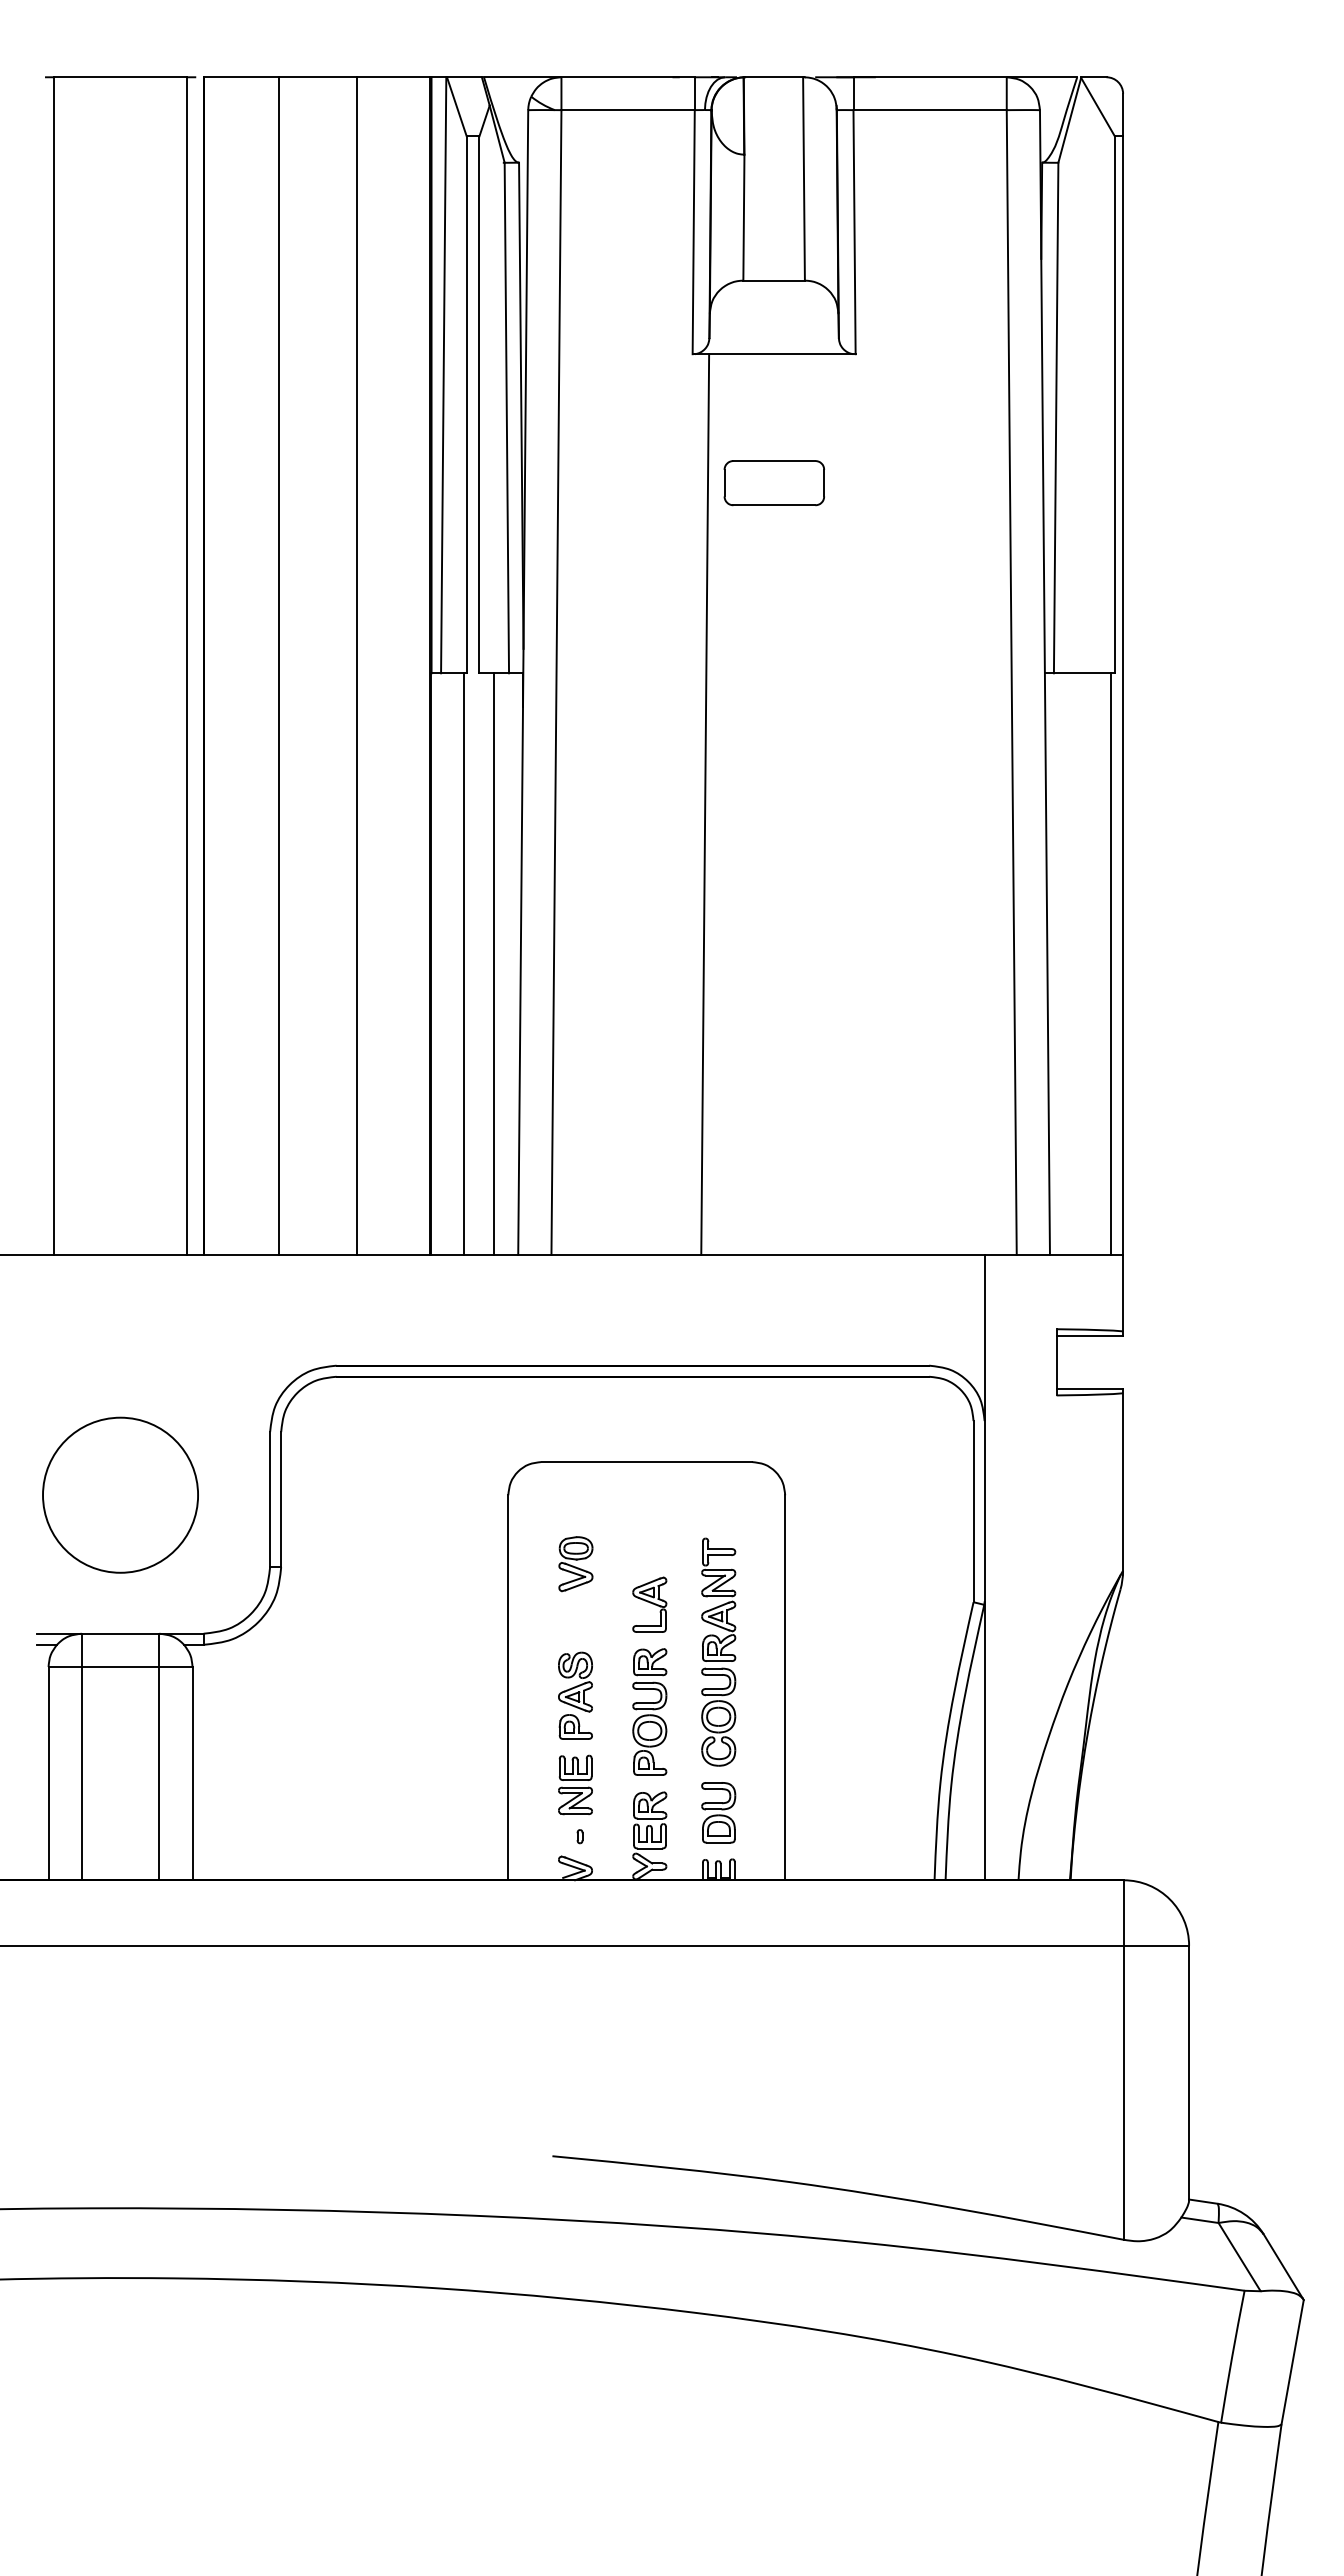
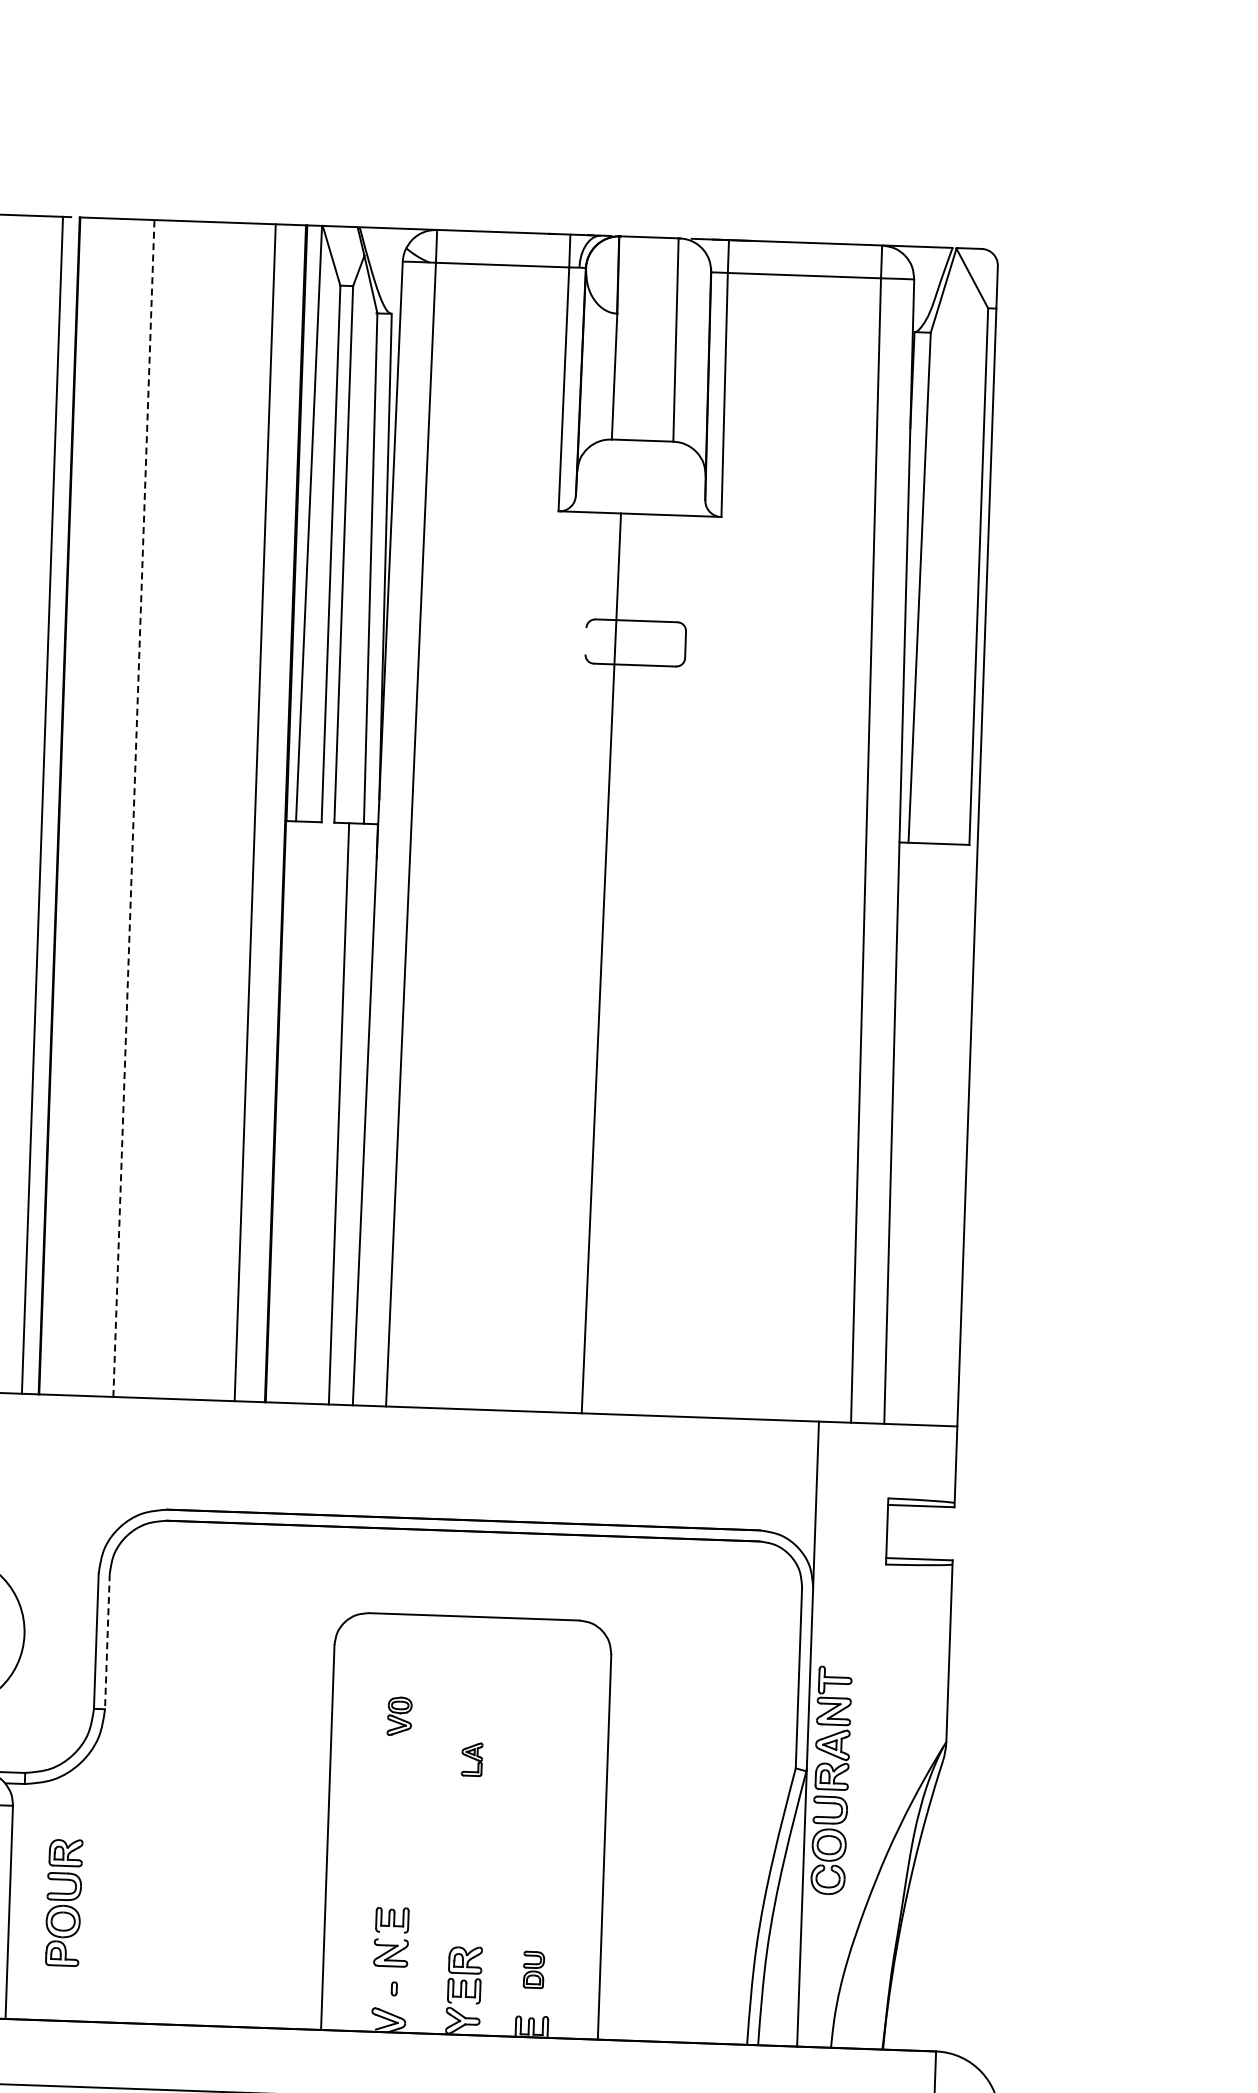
line: (724, 482) -> (585, 640), removed
line: (356, 665) -> (254, 812), moved
line: (278, 666) -> (133, 808), solid -> dashed
line: (705, 804) -> (601, 963), moved
line: (464, 963) -> (309, 1112), removed
line: (1110, 963) -> (954, 1134), removed
line: (281, 1499) -> (107, 1641), solid -> dashed
part: (575, 1564) -> (399, 1716), size x0.7
part: (649, 1604) -> (471, 1759), size x0.6
part: (718, 1651) -> (831, 1779), moved
part: (575, 1695) -> (394, 1847), removed
part: (649, 1711) -> (63, 1902), moved
line: (575, 1780) -> (391, 1932), removed
line: (574, 1787) -> (390, 1939), removed
part: (718, 1812) -> (533, 1969), size x0.6
line: (649, 1848) -> (463, 2003), removed

